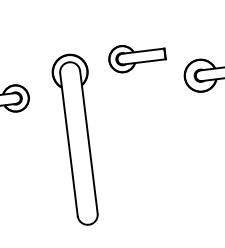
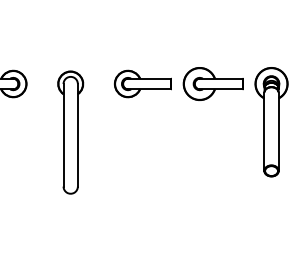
part: (136, 56) -> (142, 83), moved
part: (78, 139) -> (70, 132), size x0.71

